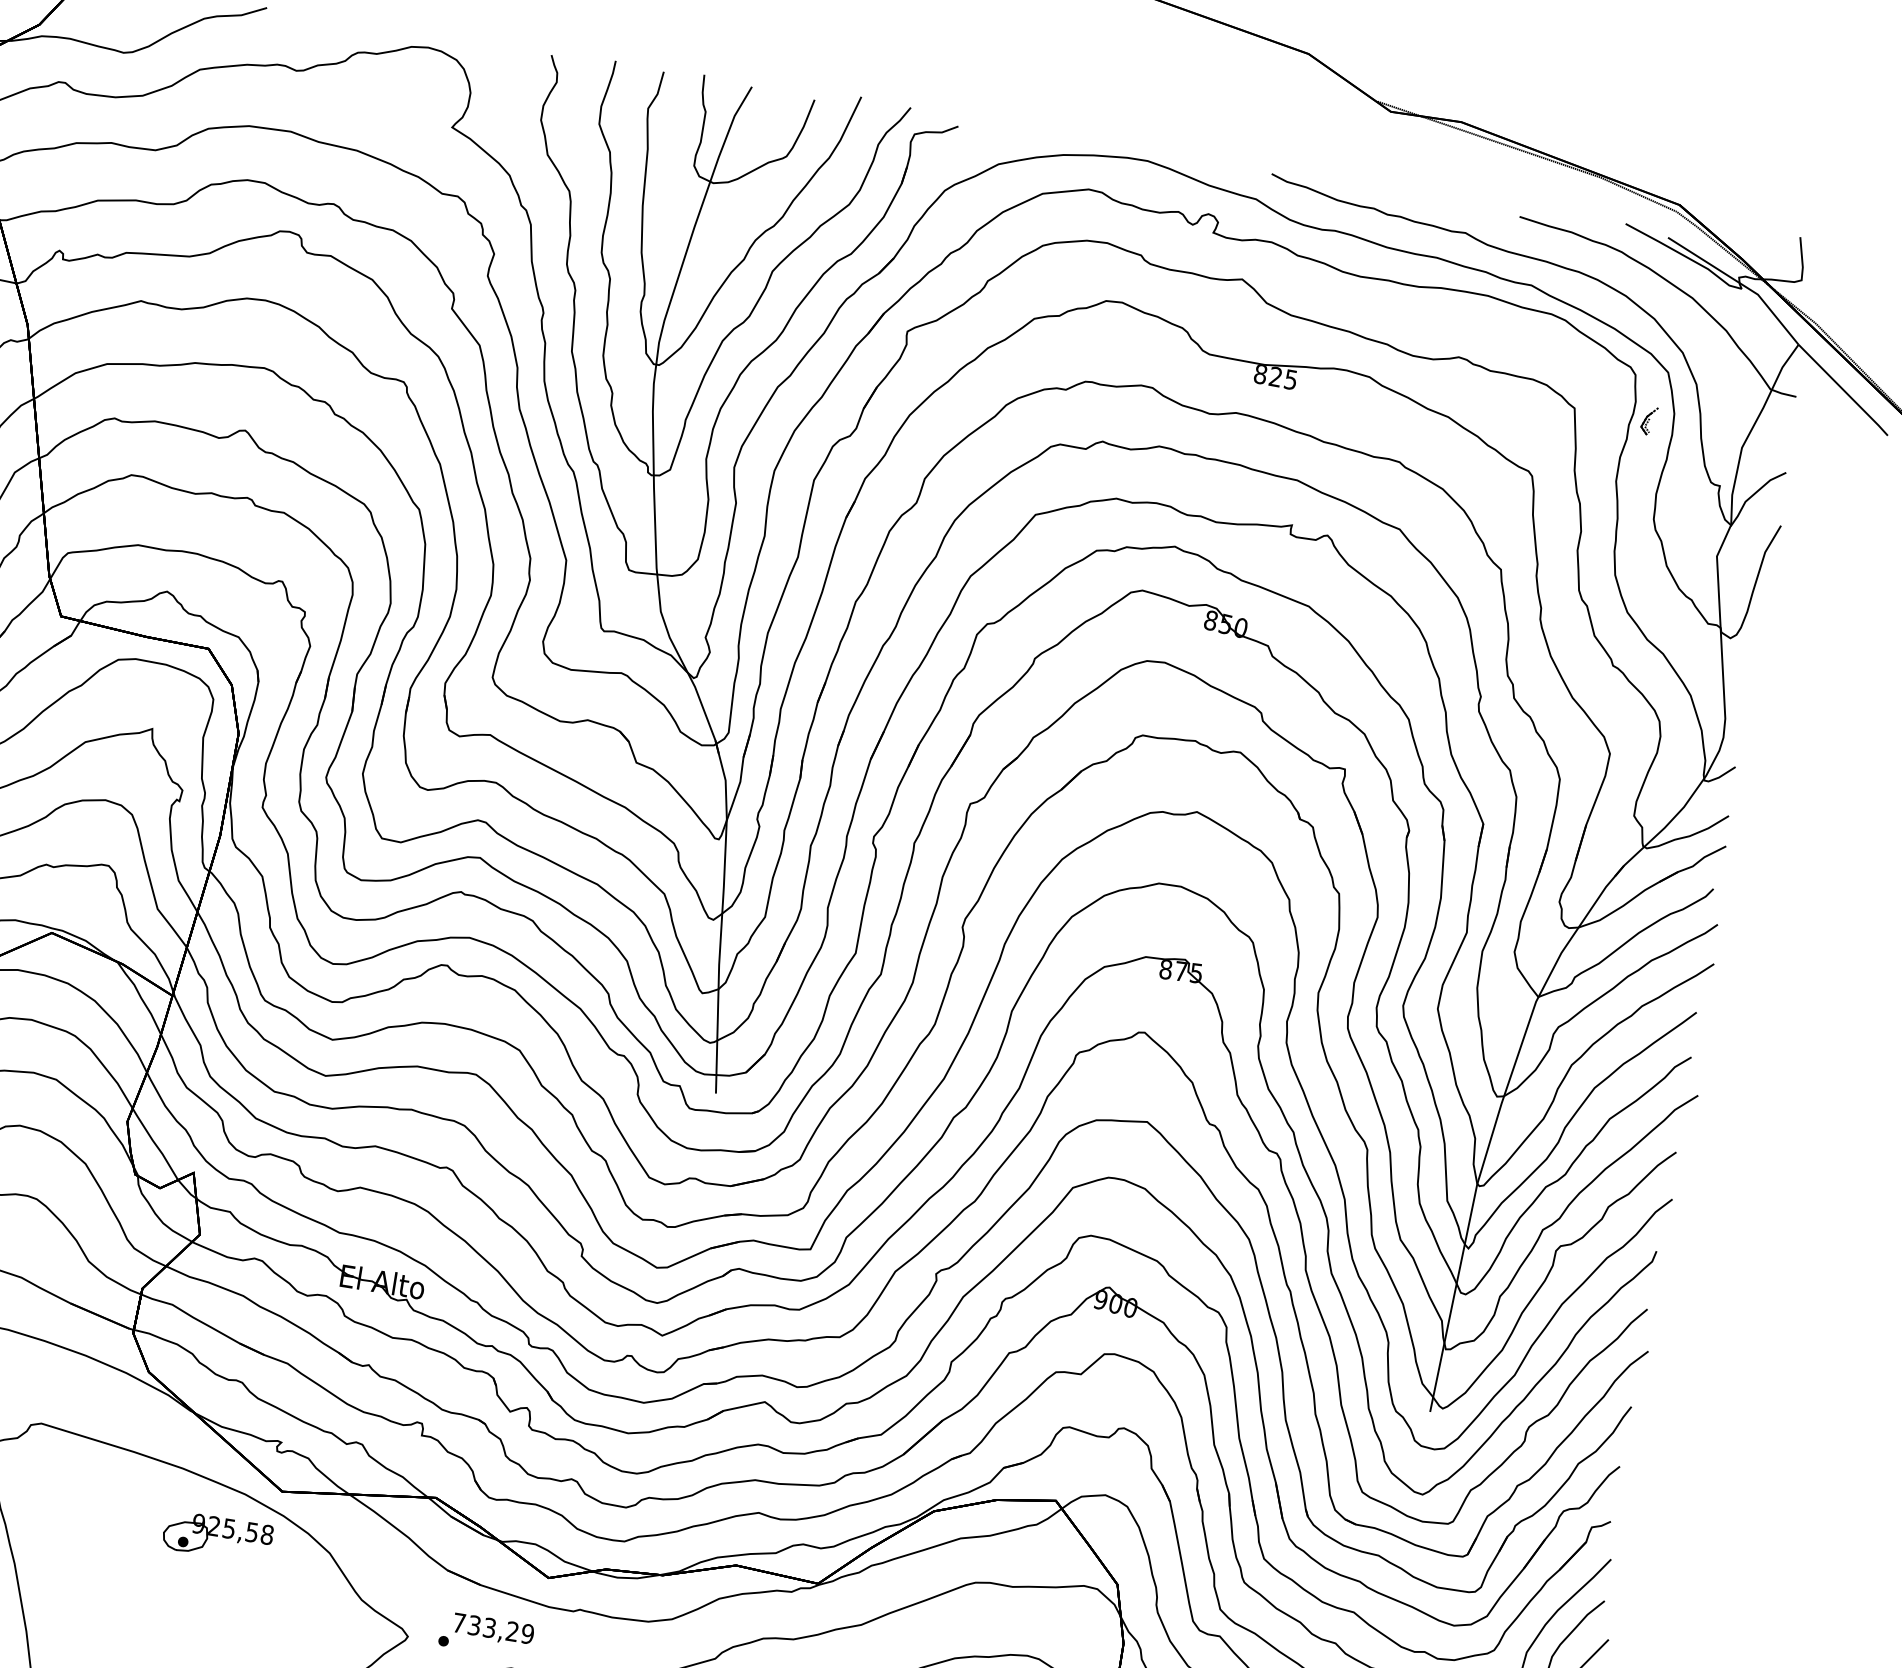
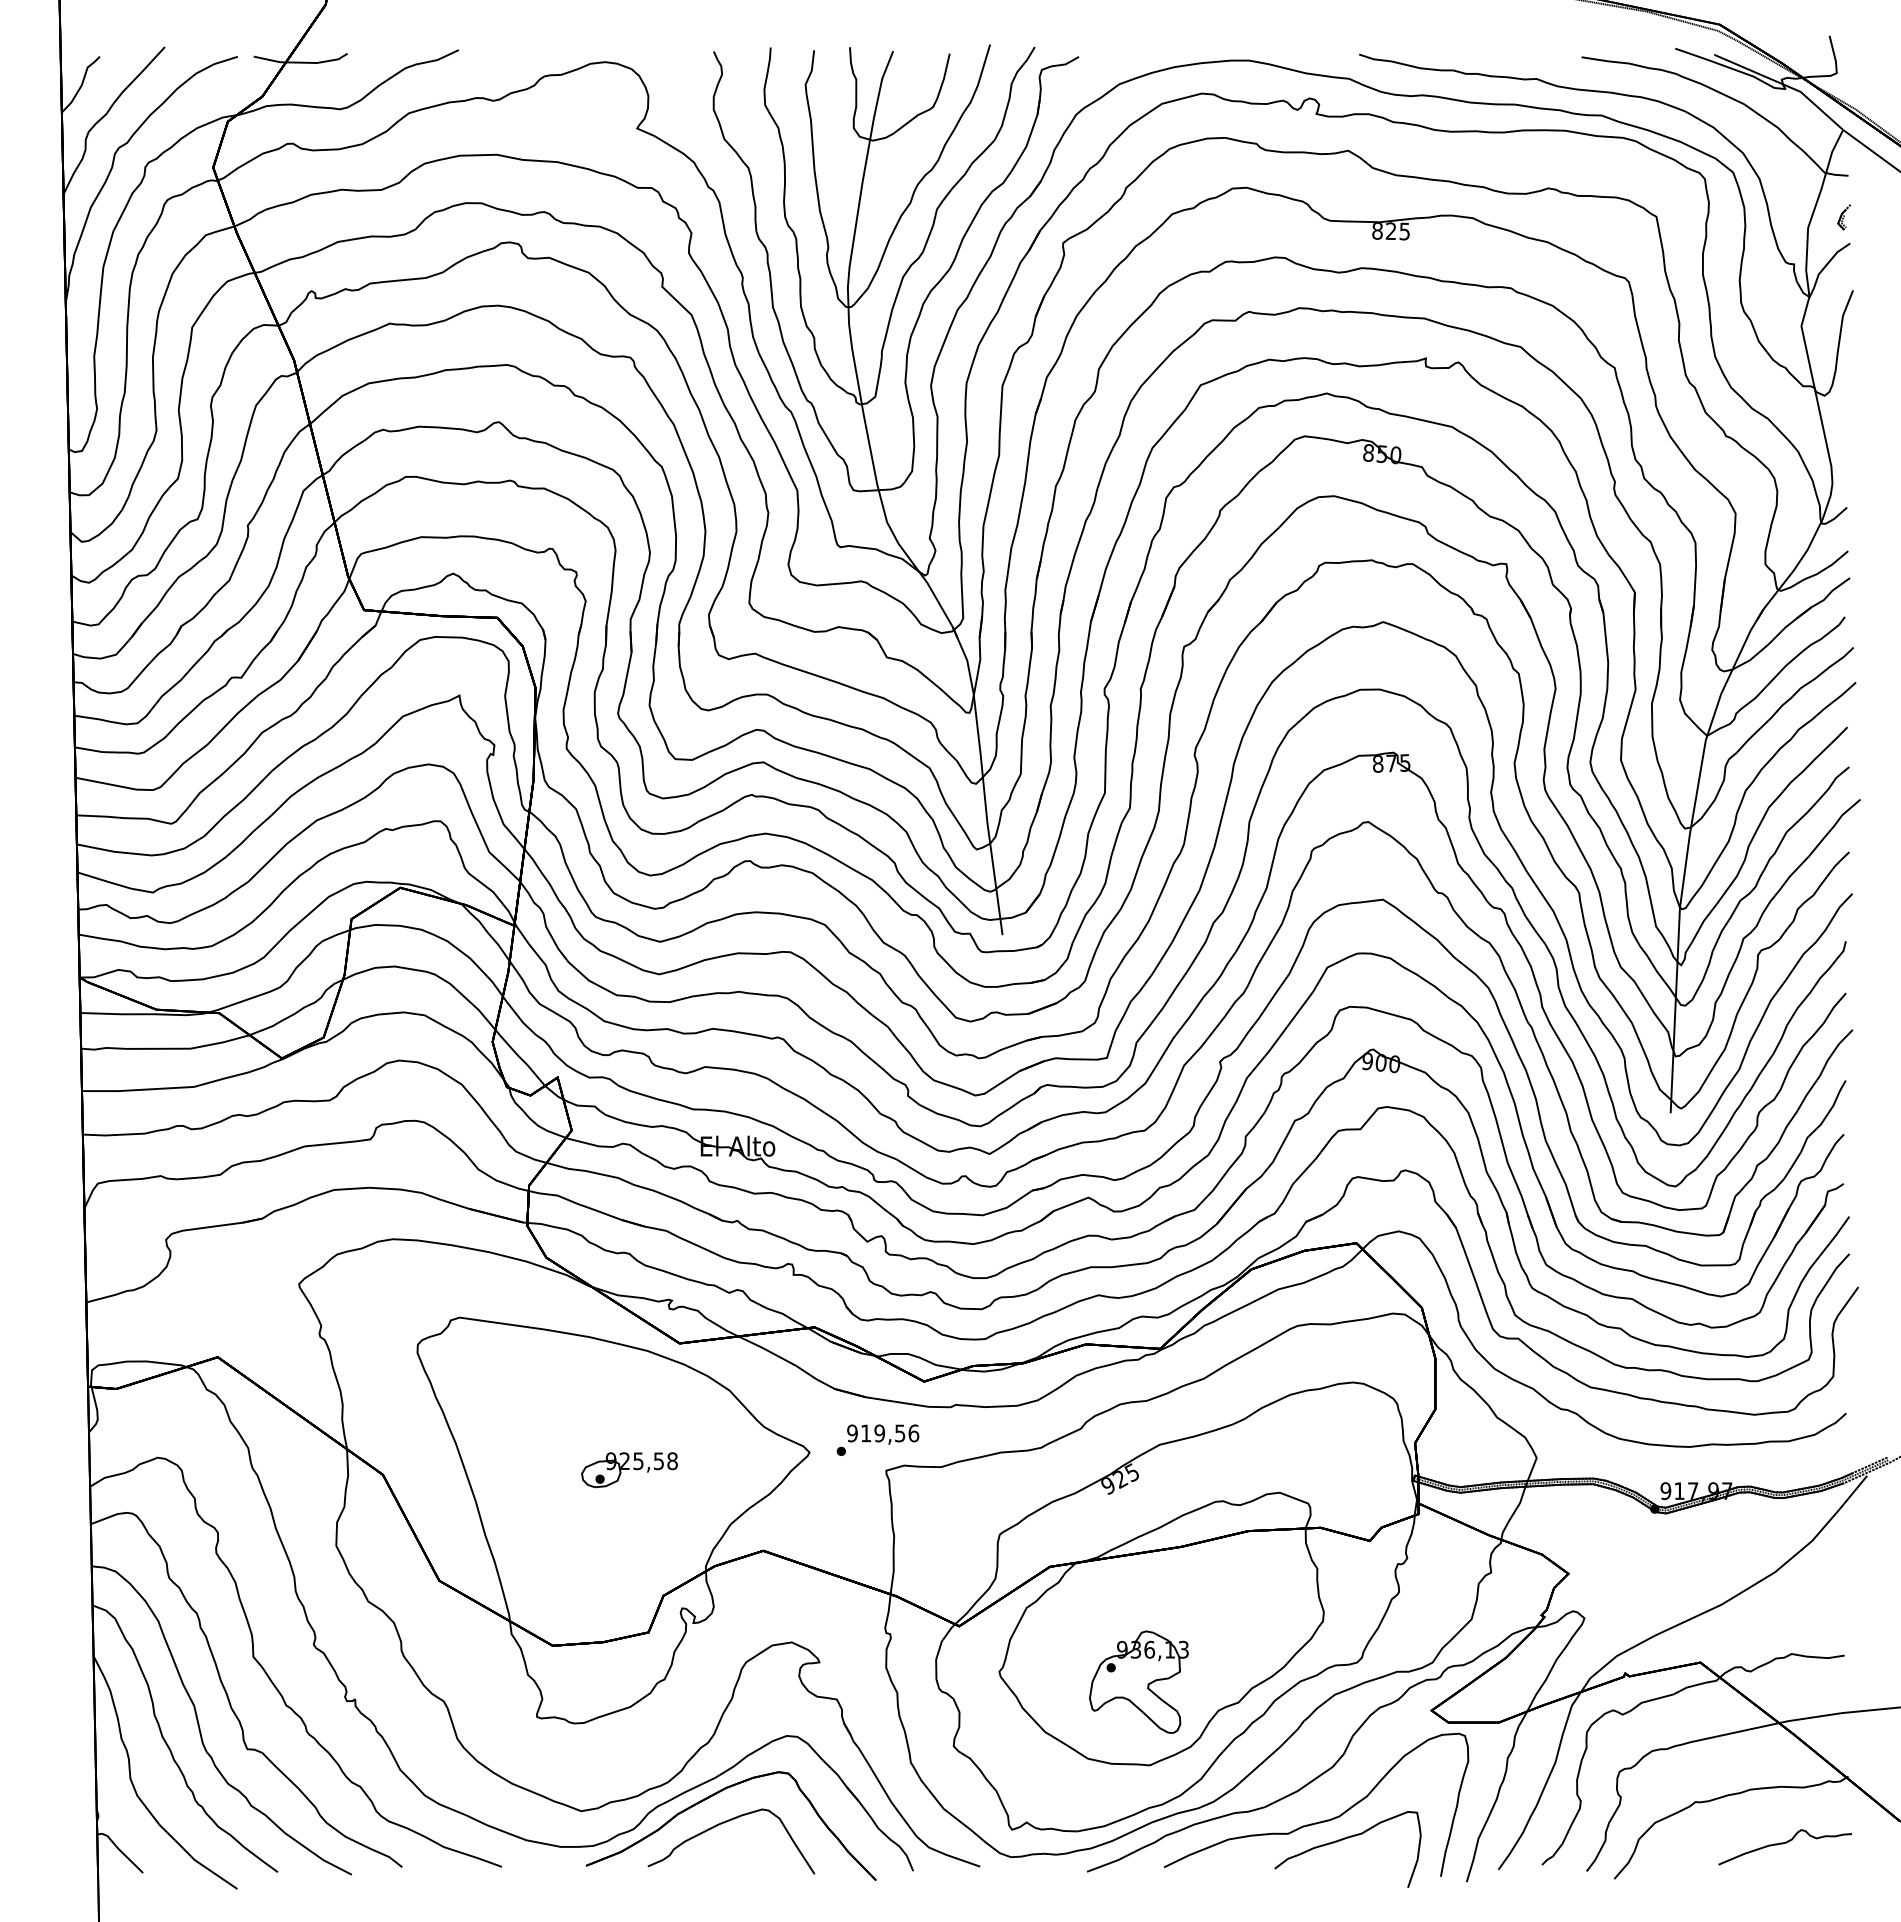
part: (1648, 420) -> (1843, 217), moved
part: (217, 1537) -> (629, 1470), moved
text: (493, 1628) -> (883, 1433), 733,29 -> 919,56

